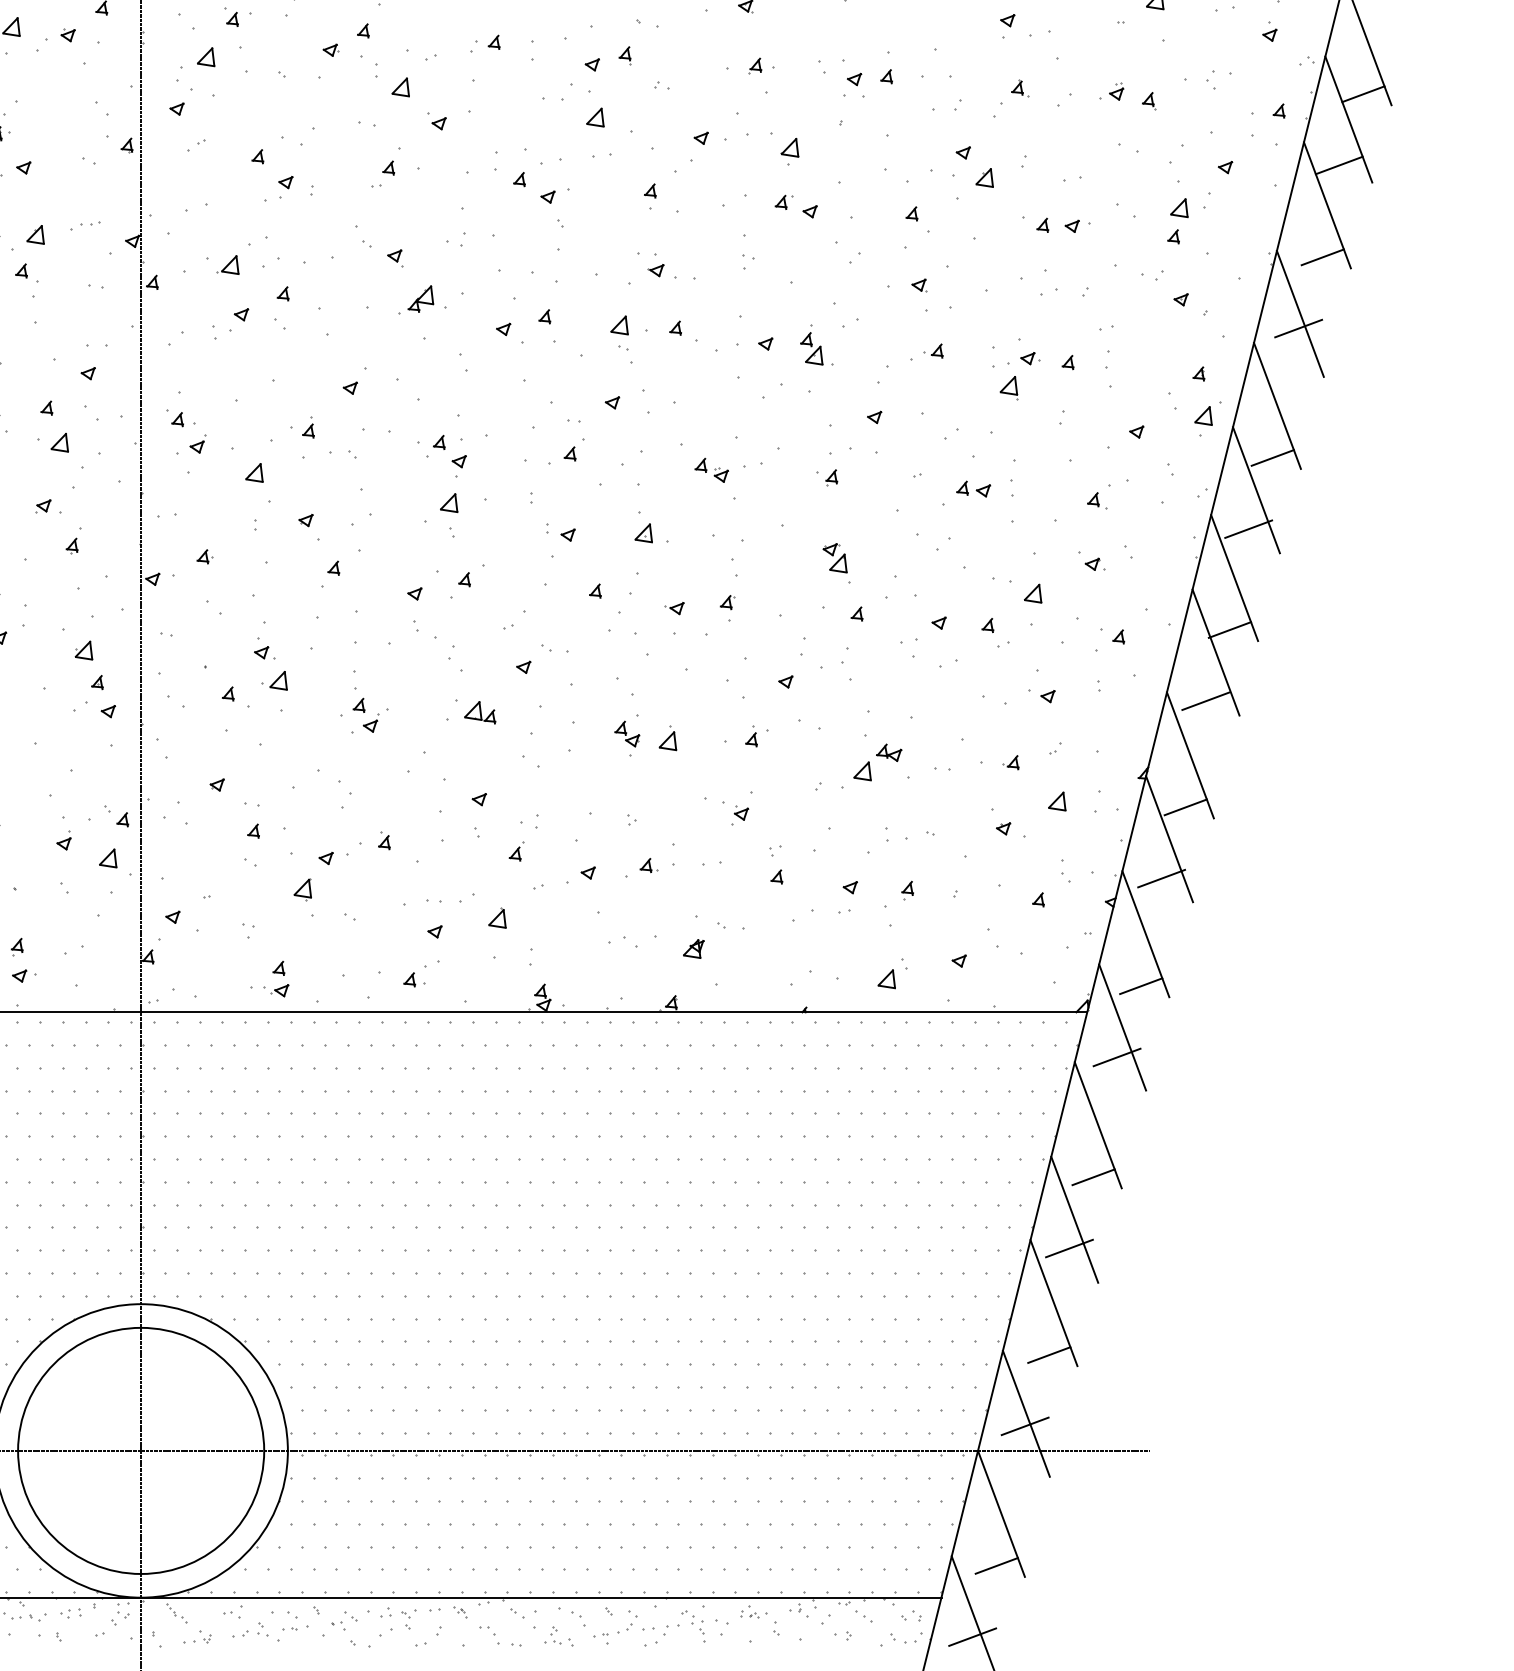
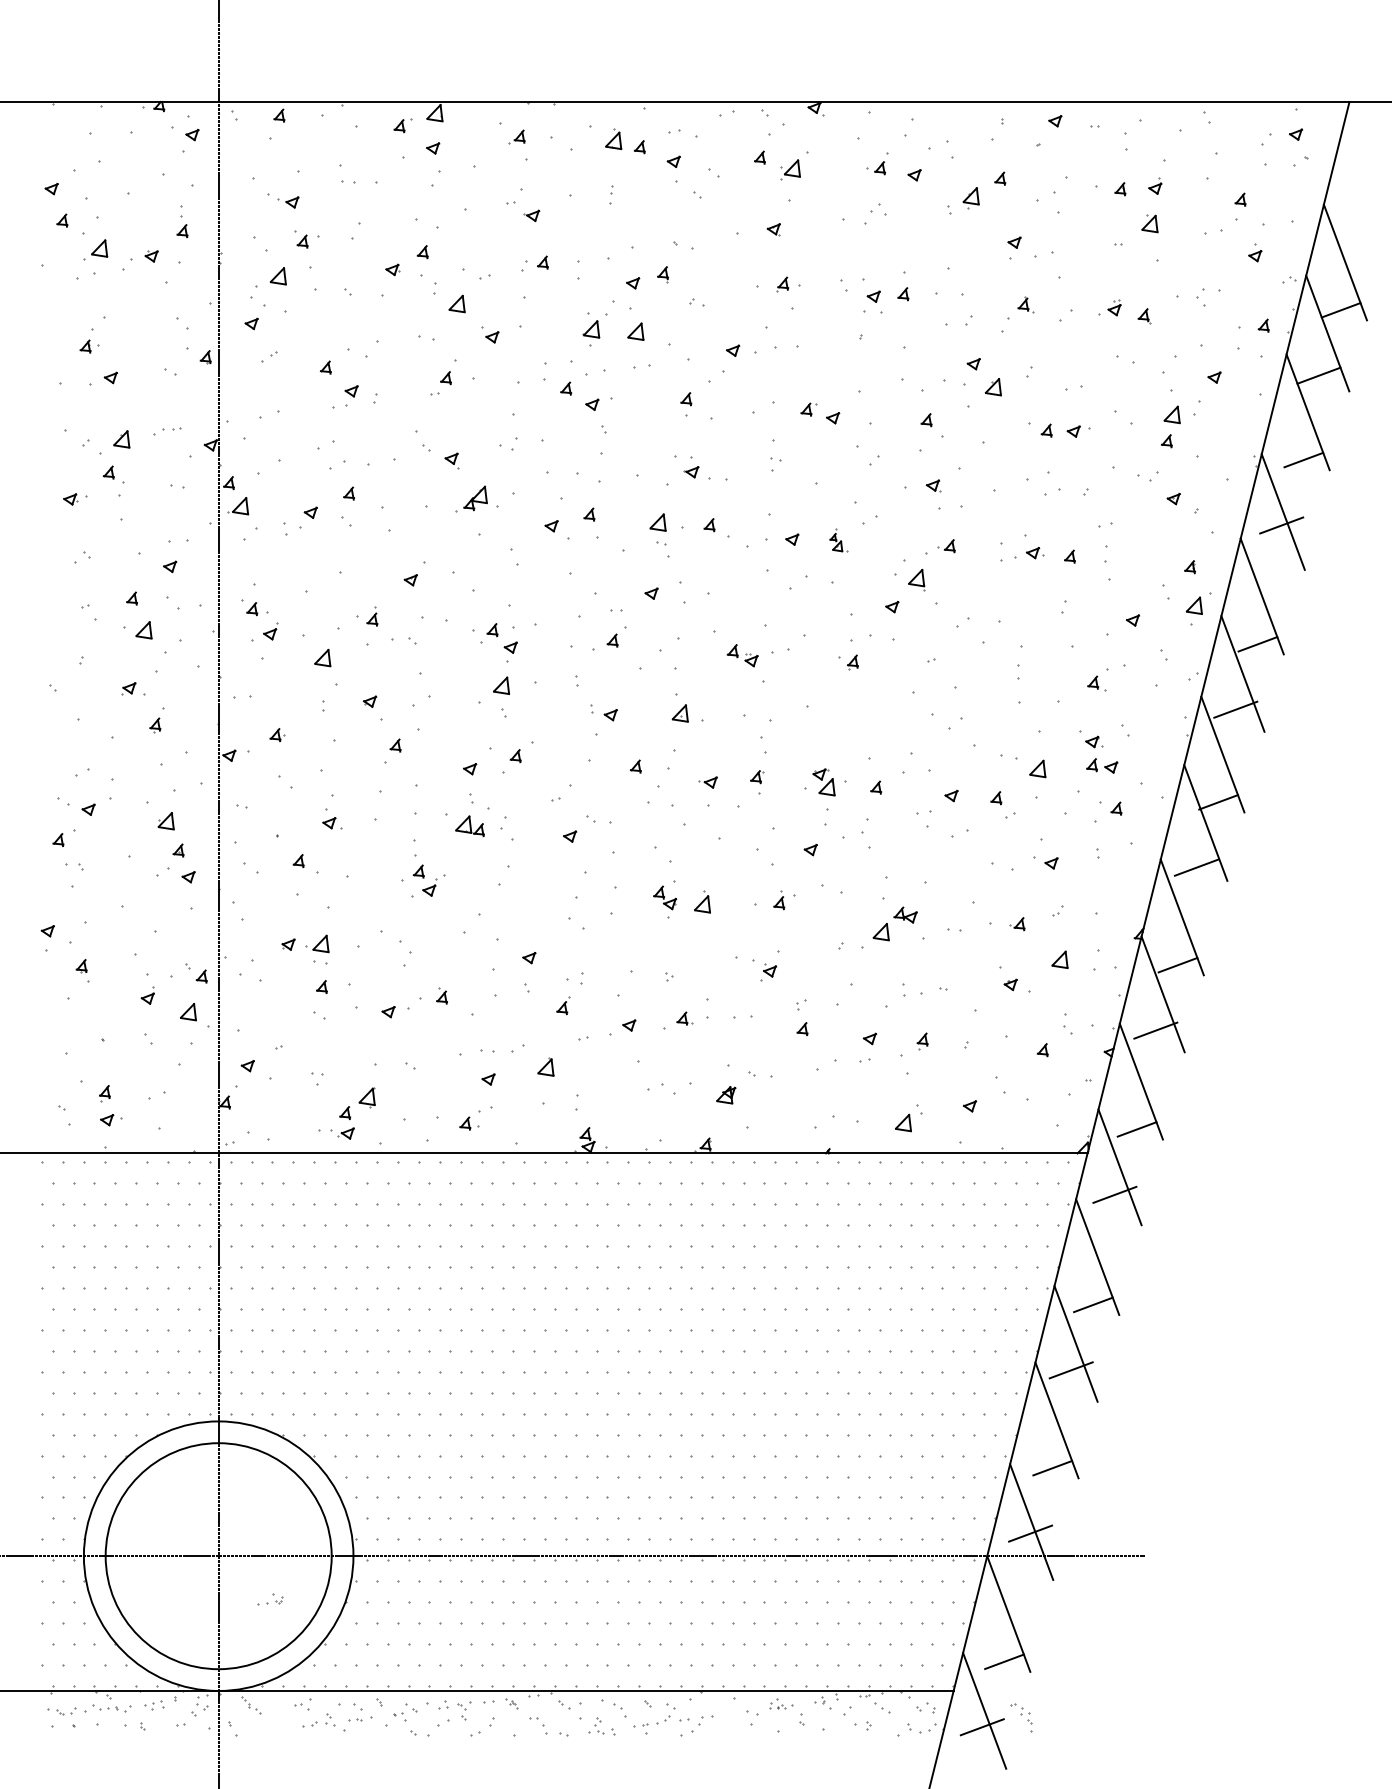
part: (789, 152) -> (591, 333), moved
part: (228, 265) -> (238, 506), moved
part: (816, 344) -> (838, 540), size x0.6
part: (1008, 387) -> (916, 579), moved
part: (973, 488) -> (1102, 765), moved
part: (834, 558) -> (823, 782), moved
part: (274, 680) -> (317, 943), moved
part: (479, 712) -> (469, 826), moved
part: (302, 889) -> (366, 1097), moved
part: (693, 1626) -> (1021, 1717), moved
part: (197, 1637) -> (270, 1599), moved

